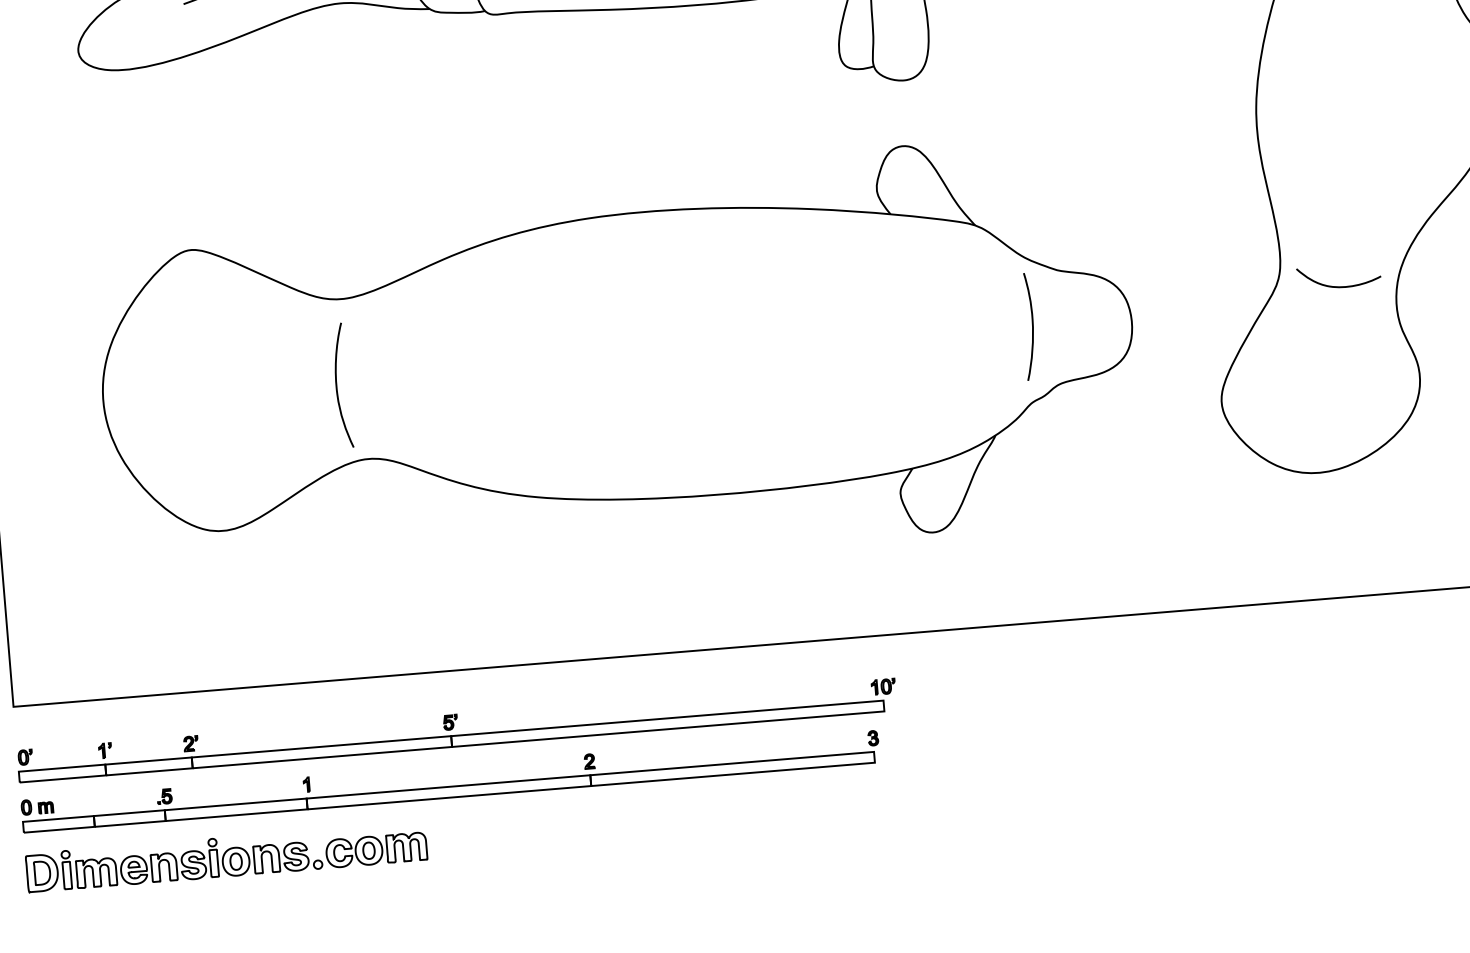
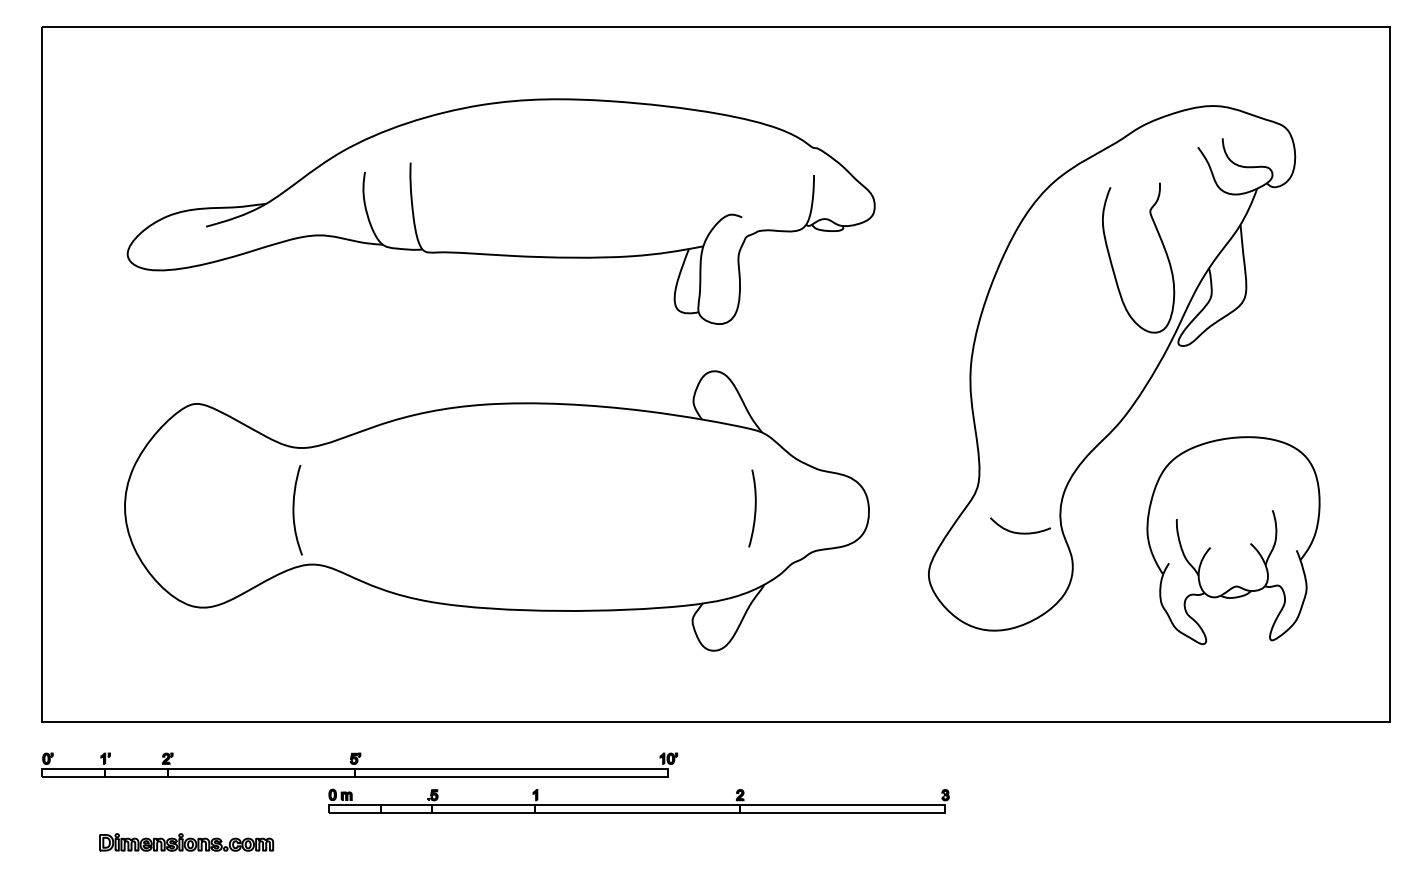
curve: (1339, 285) -> (1020, 532), moved
curve: (1031, 326) -> (754, 508), moved
part: (449, 780) -> (638, 800), moved
part: (226, 857) -> (186, 842), size x0.6

